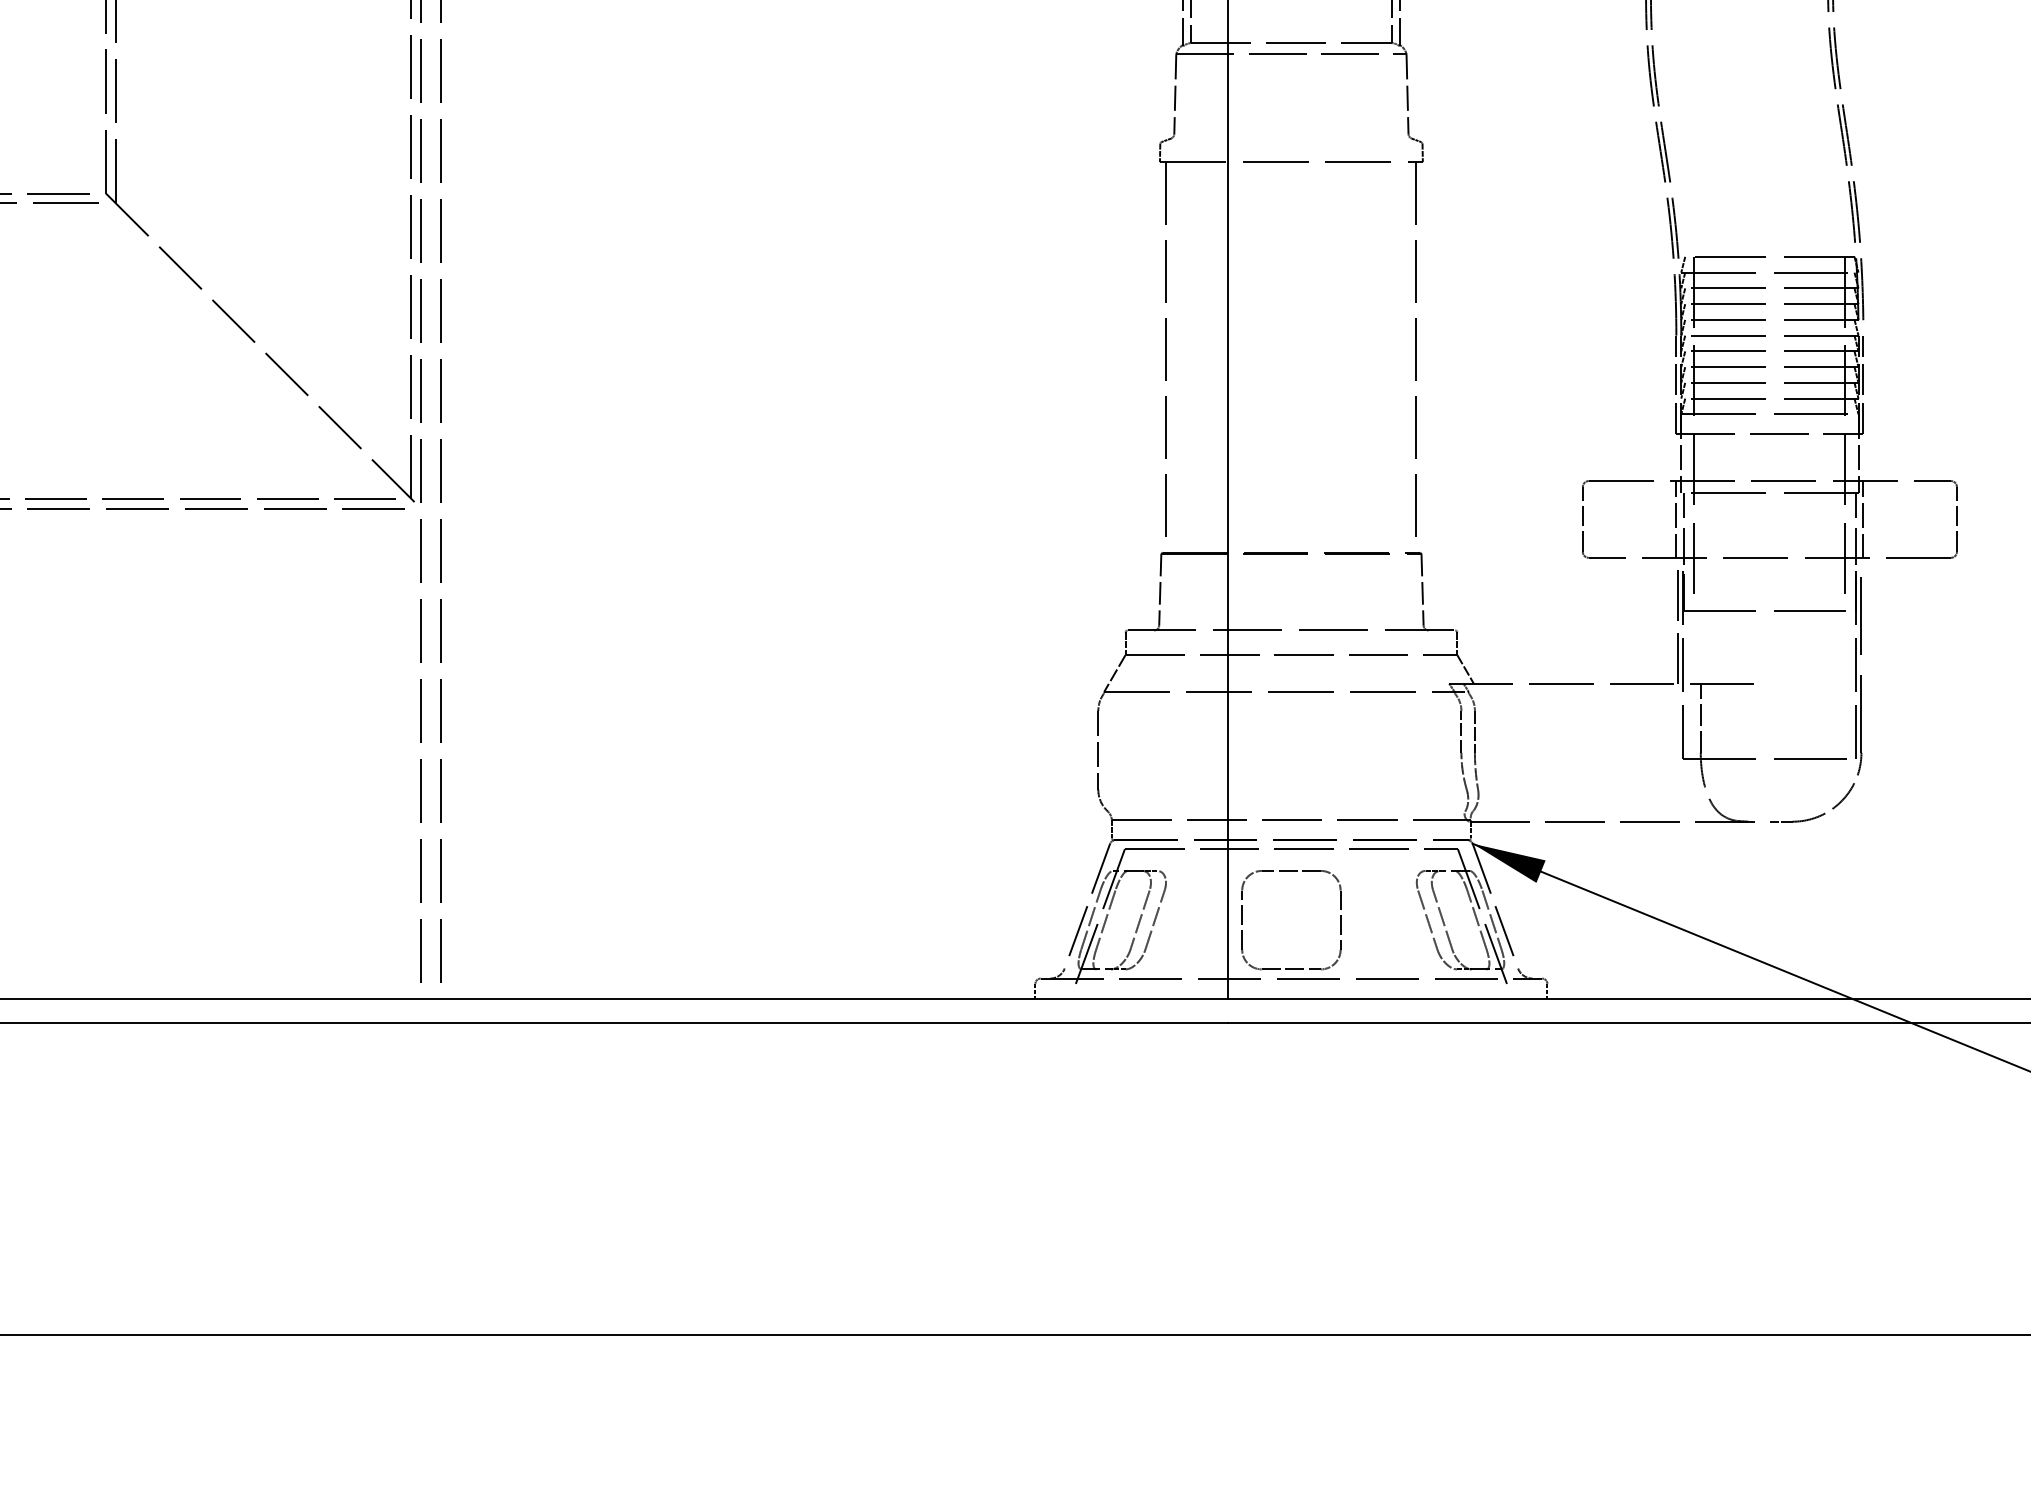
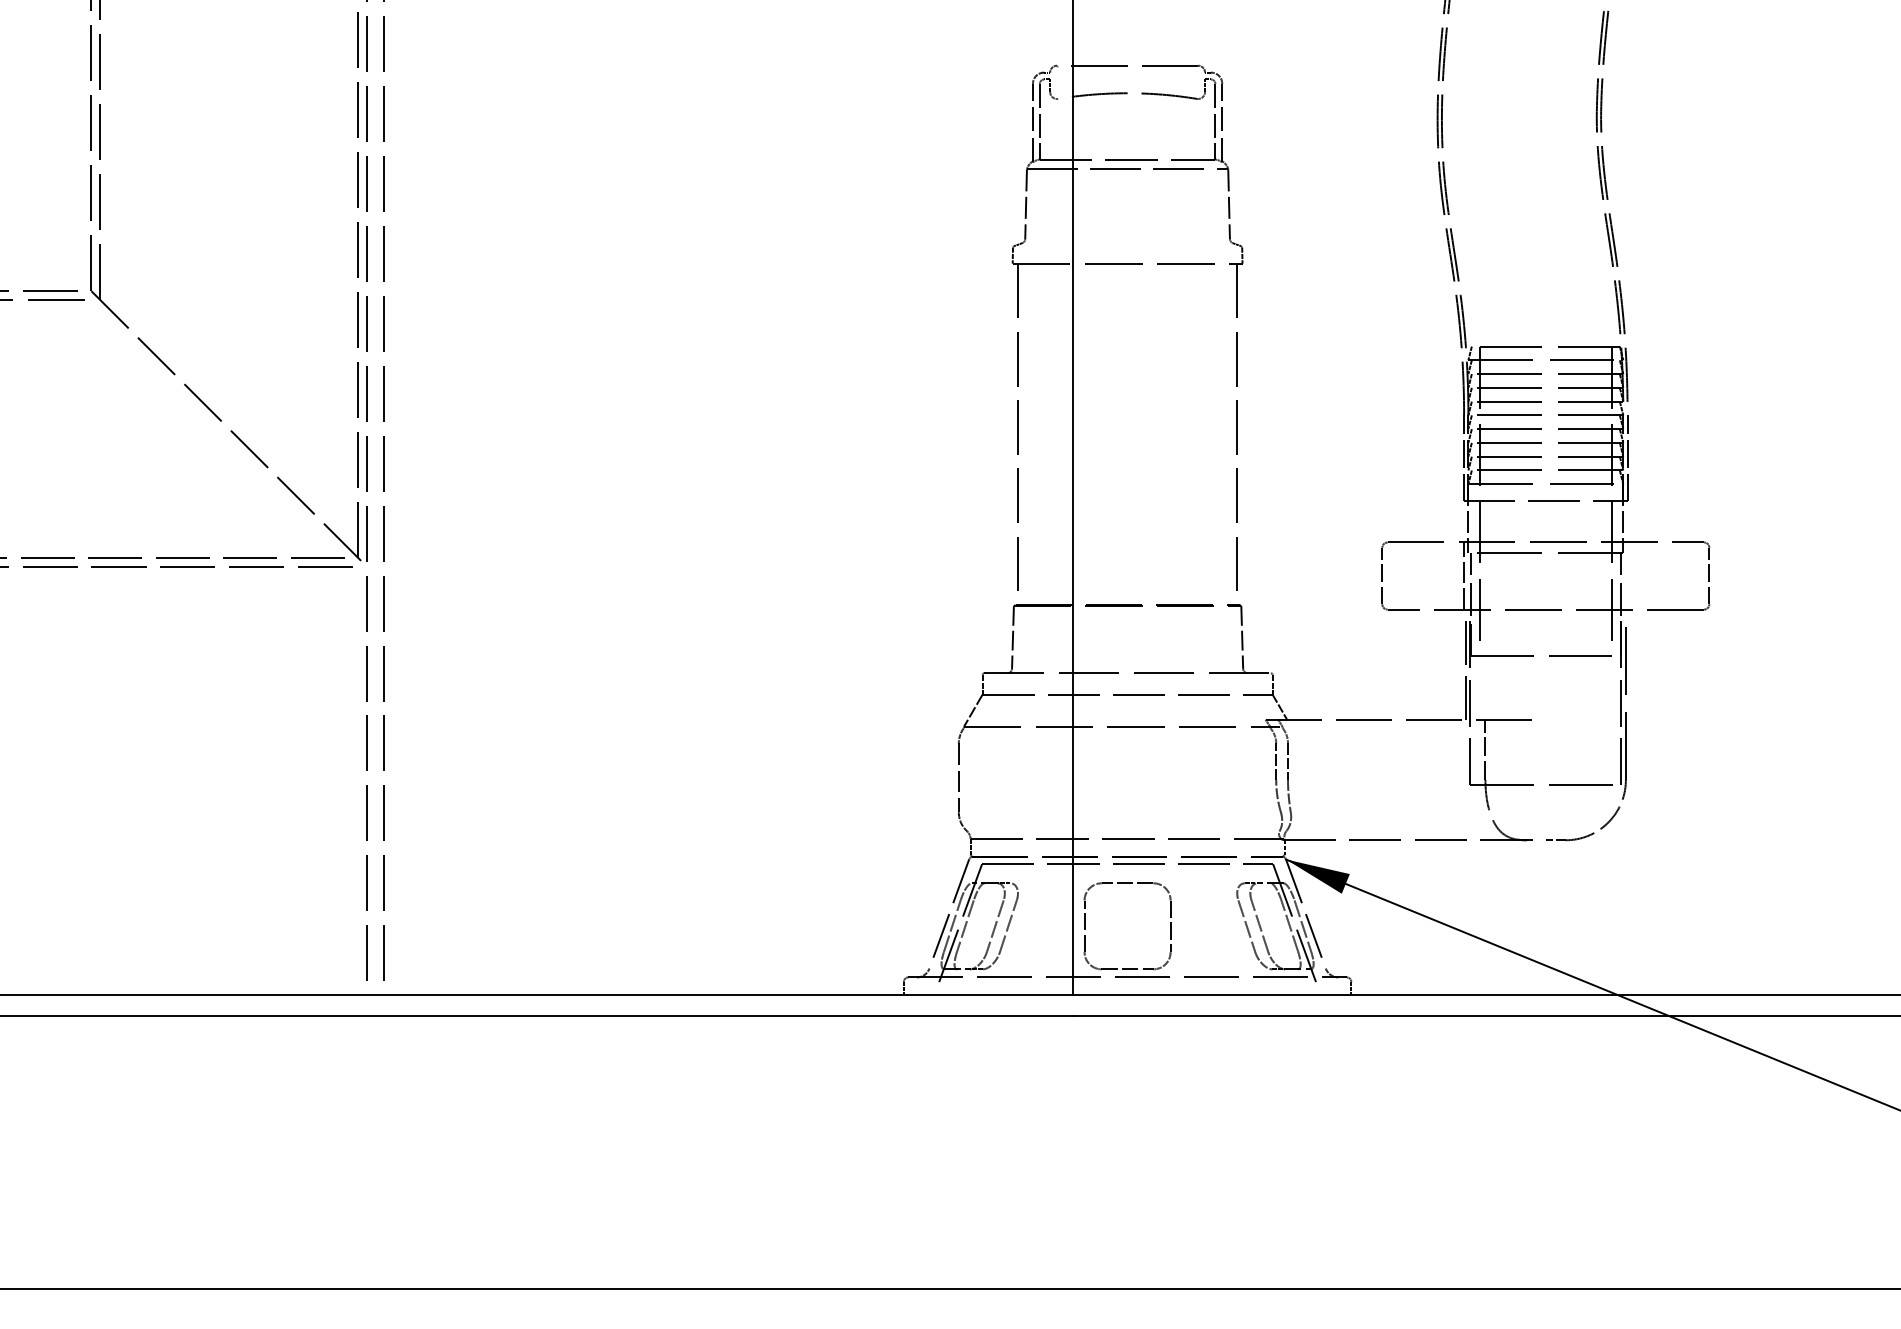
line: (1863, 518) -> (1627, 575), removed

